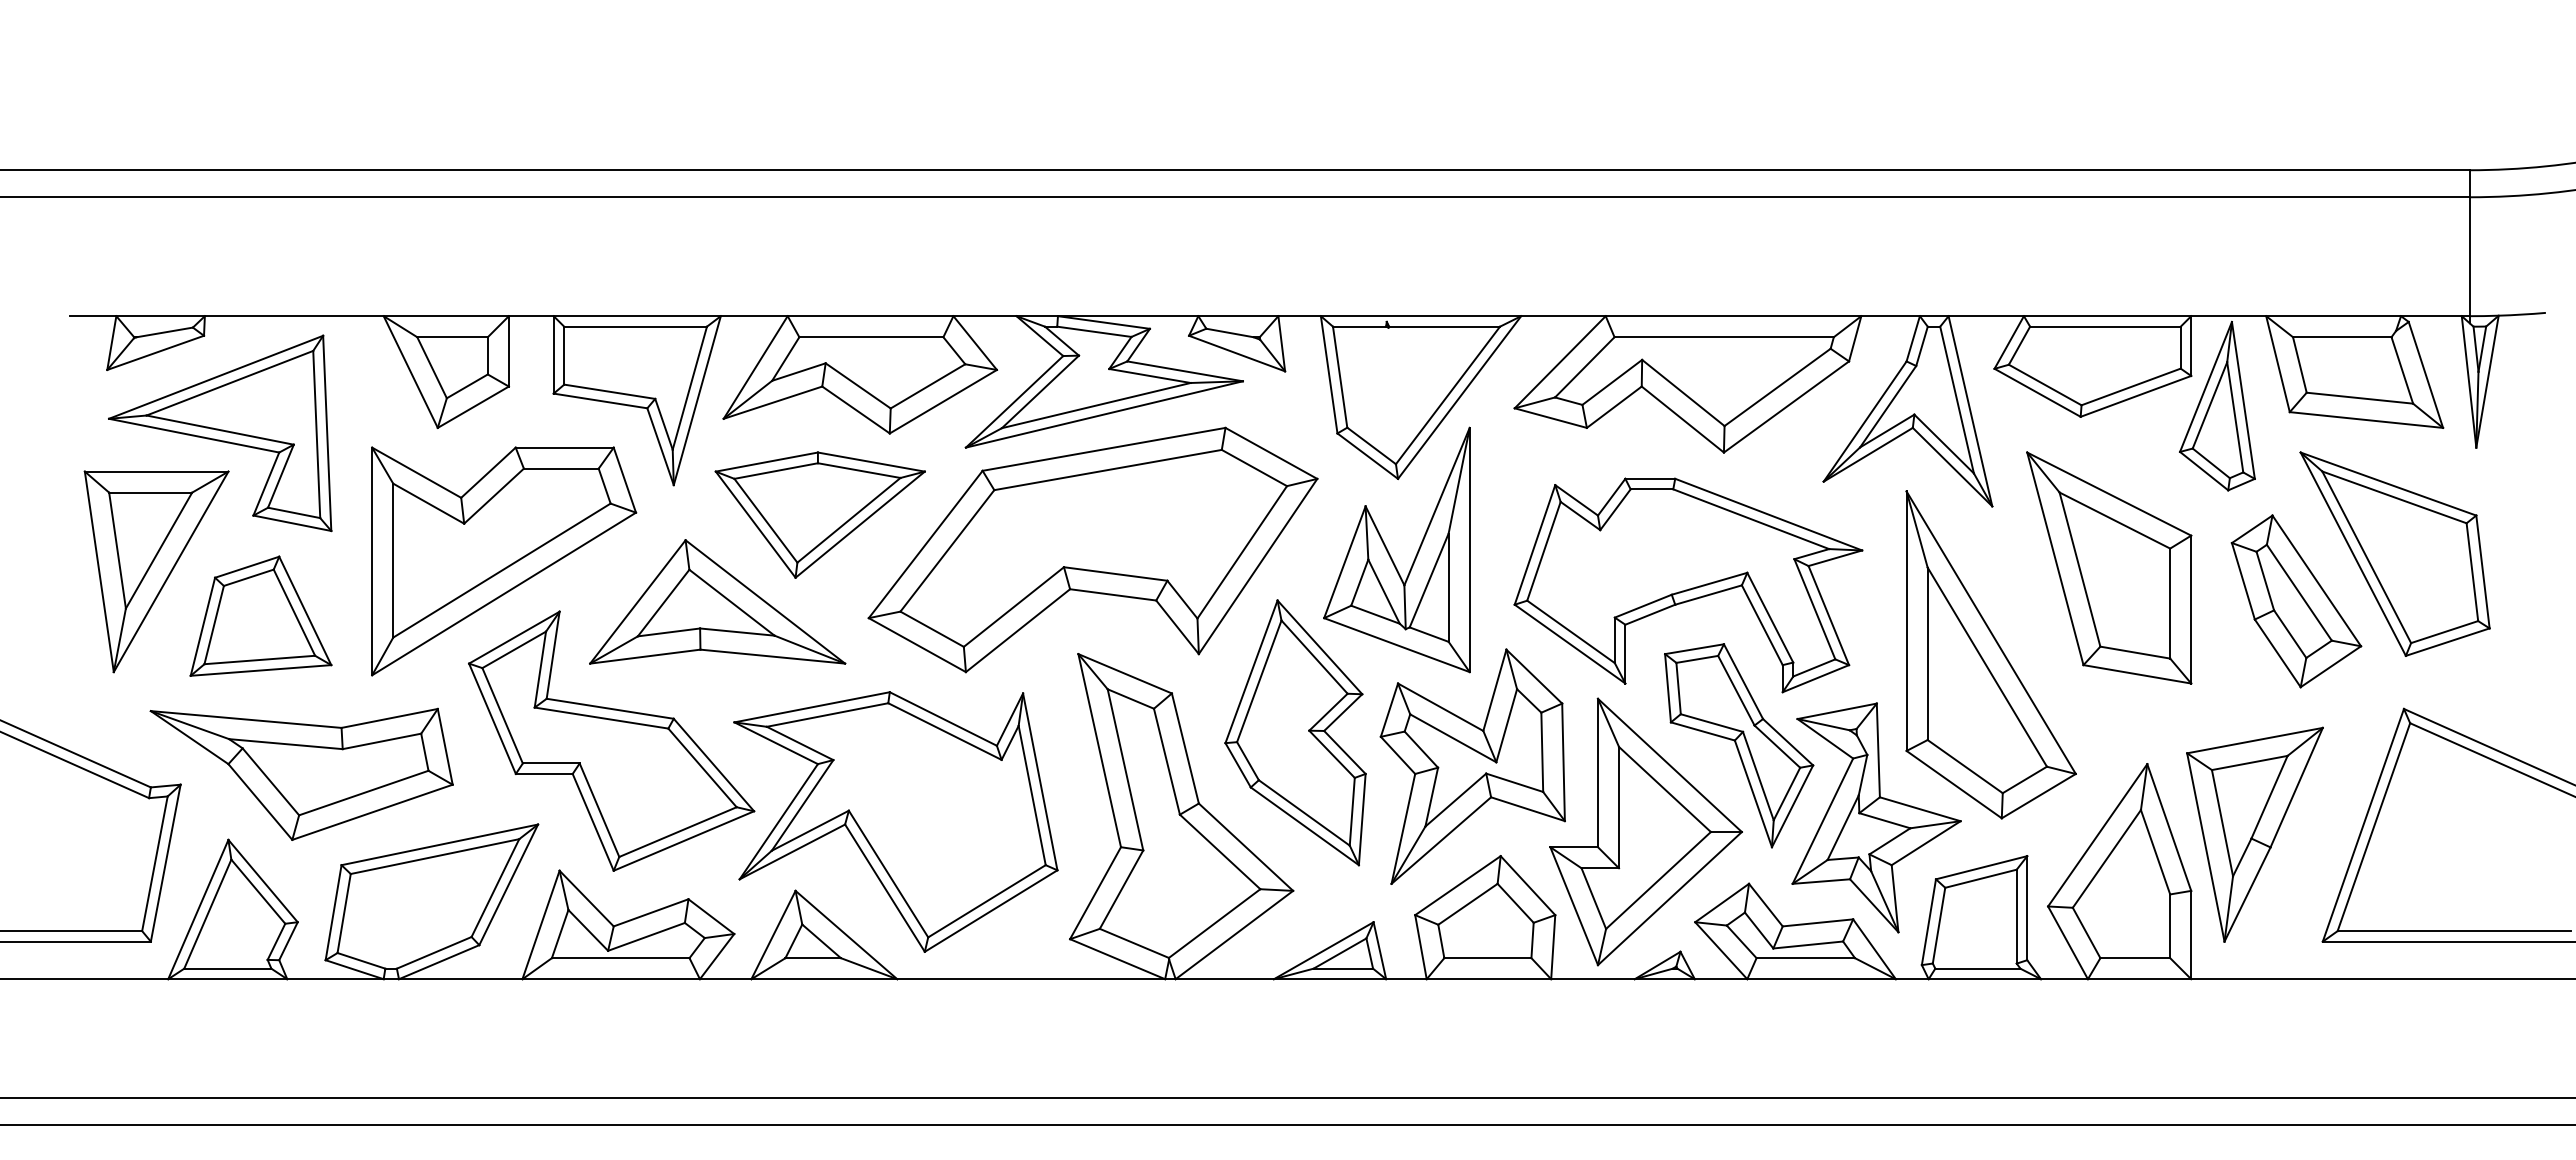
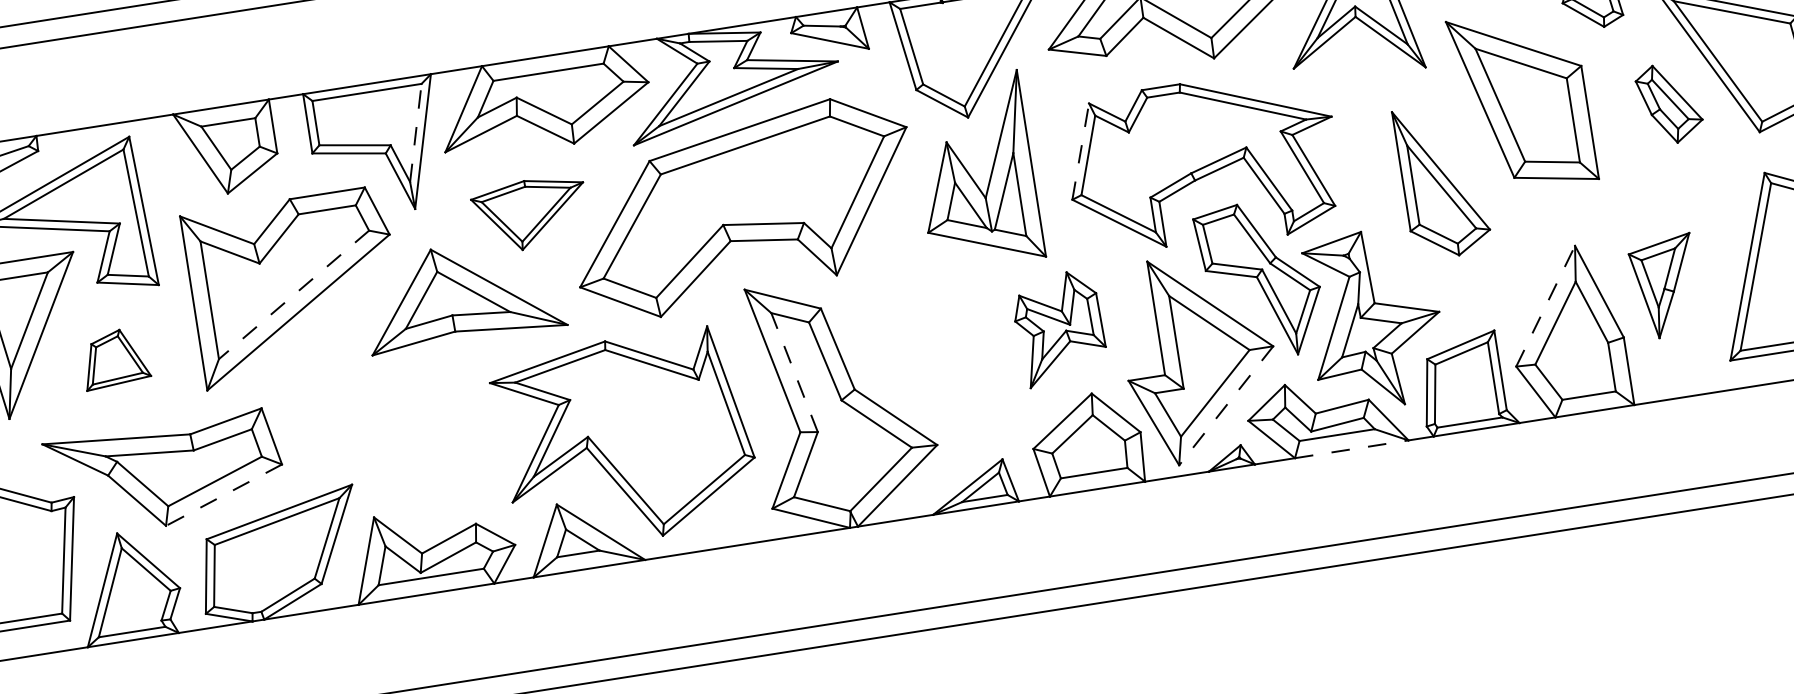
line: (689, 388) -> (415, 133), solid -> dashed
part: (819, 514) -> (530, 214), size x0.7
line: (1535, 544) -> (1081, 151), solid -> dashed
line: (501, 570) -> (293, 294), solid -> dashed
part: (2296, 601) -> (1669, 103), size x0.6
part: (260, 615) -> (114, 358), size x0.6
part: (1990, 654) -> (1442, 180), size x0.6
part: (1295, 732) -> (920, 323), removed
part: (611, 740) -> (398, 411), removed
part: (1472, 766) -> (1059, 328), size x0.6
line: (1125, 769) -> (794, 372), solid -> dashed
line: (372, 812) -> (224, 495), solid -> dashed
part: (2254, 834) -> (1665, 286), size x0.6
line: (2097, 835) -> (1545, 306), solid -> dashed
line: (1669, 898) -> (1225, 405), solid -> dashed
line: (1822, 979) -> (1352, 449), solid -> dashed

